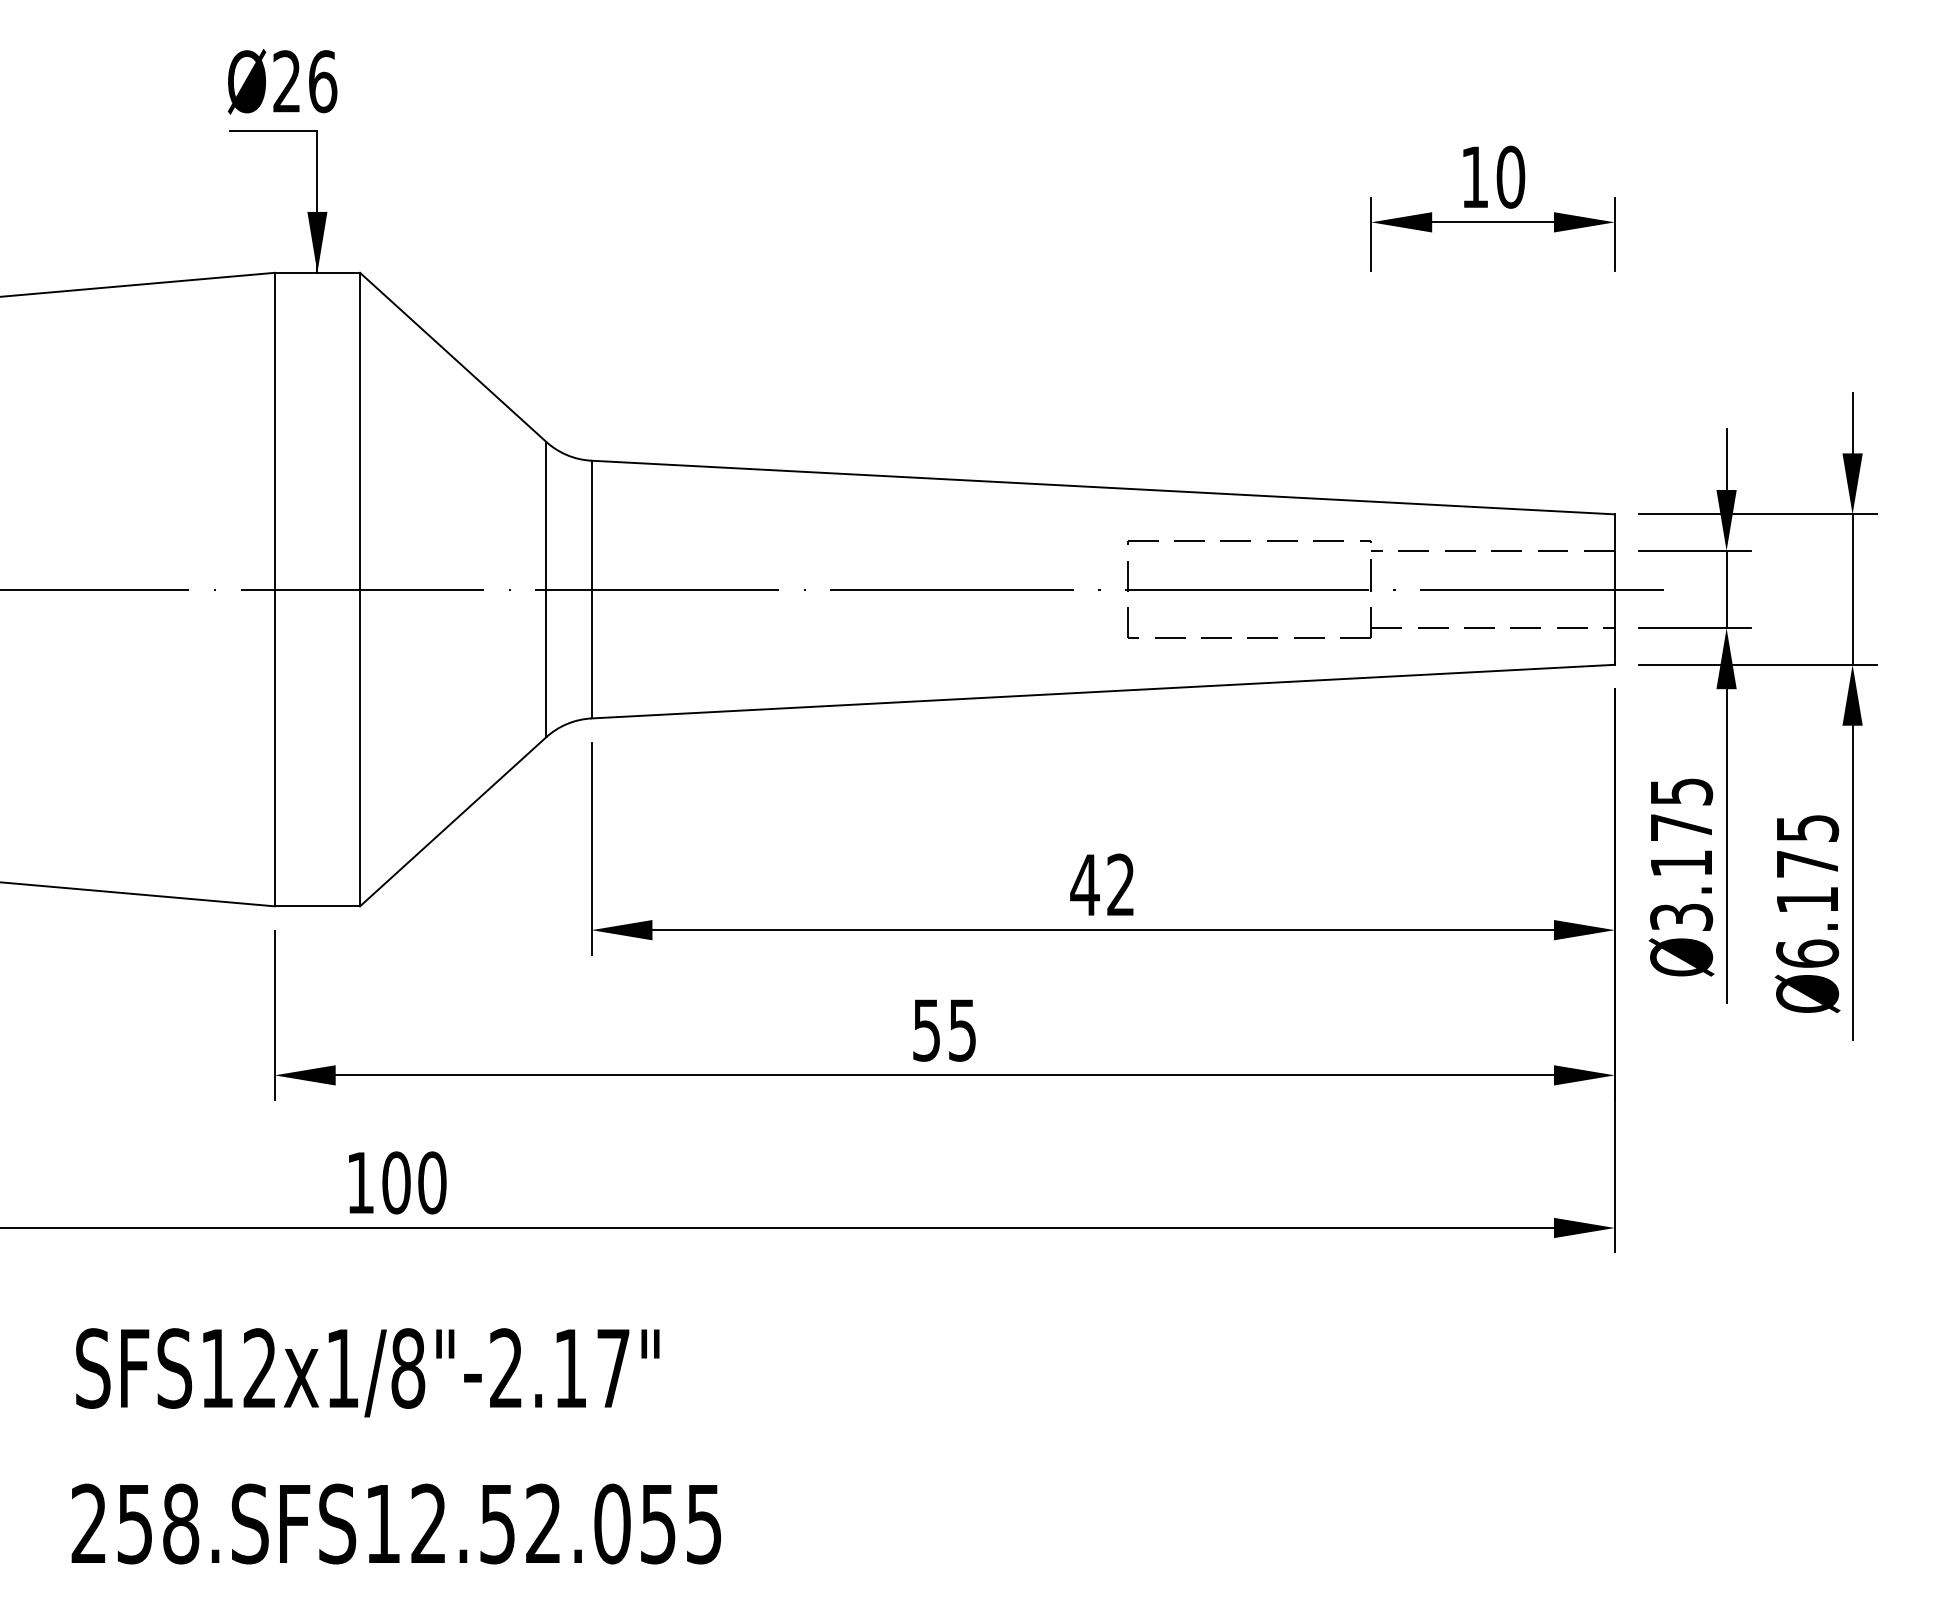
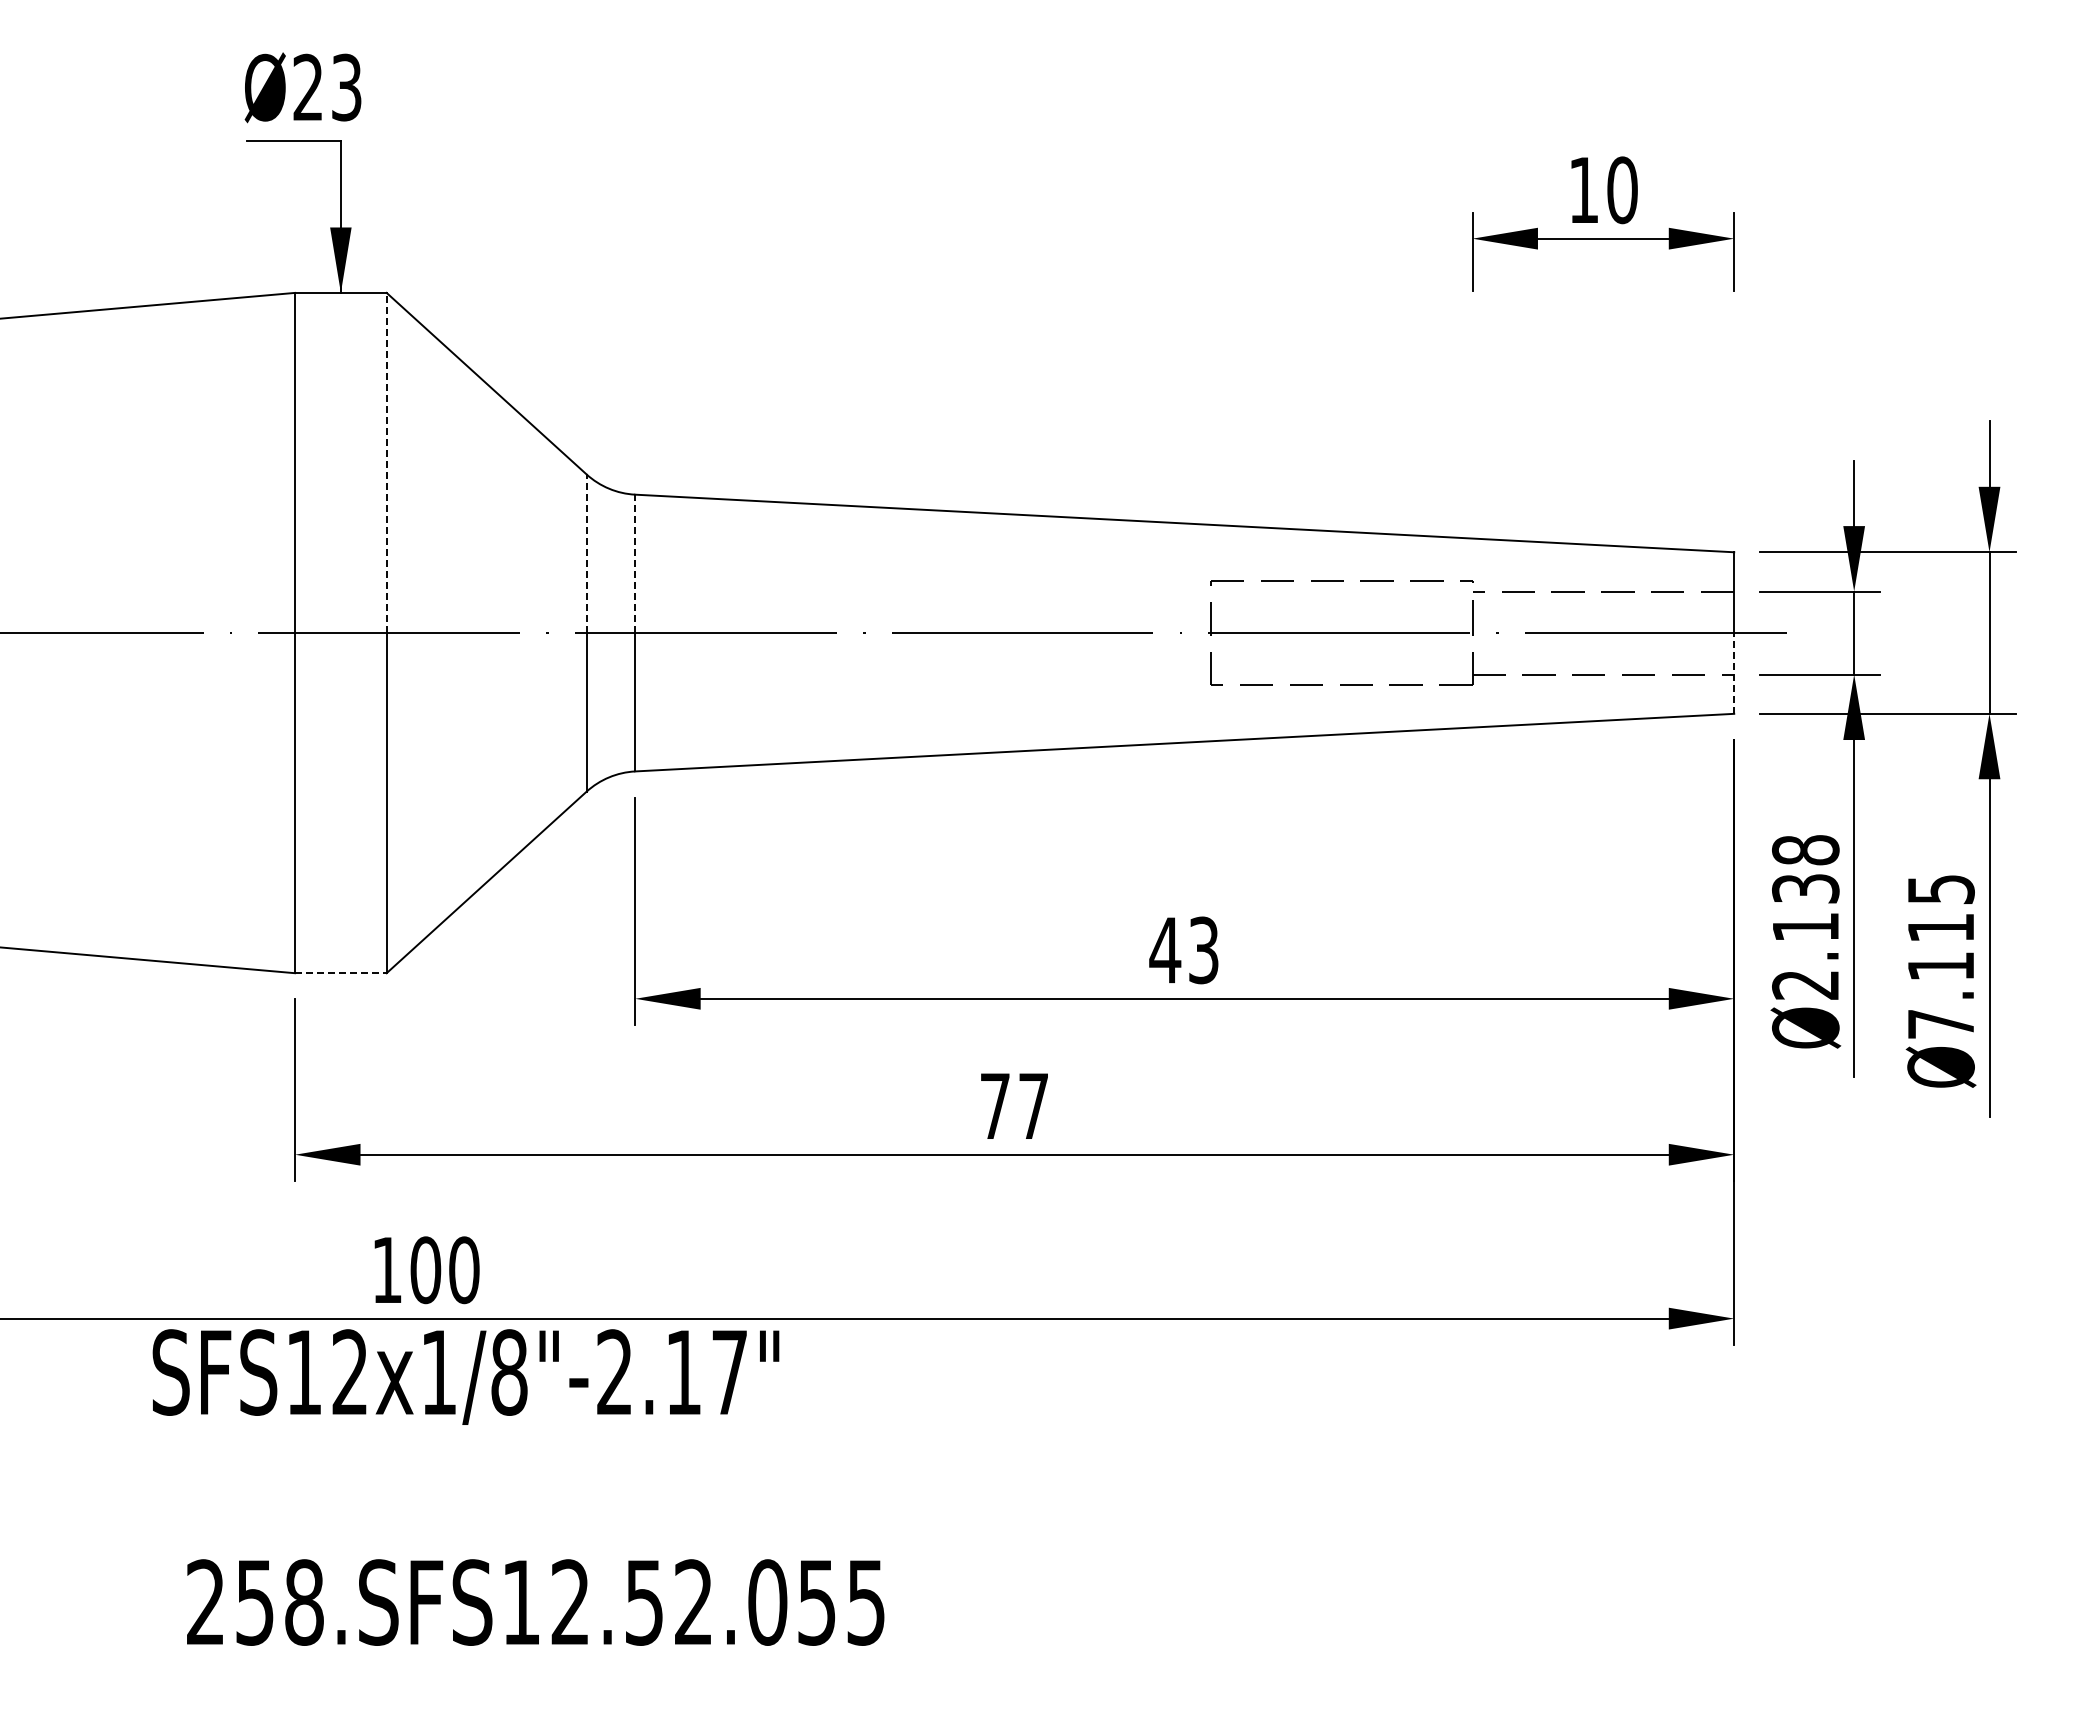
text: (323, 81) -> (347, 87), Ø26 -> Ø23
line: (359, 430) -> (386, 462), solid -> dashed
line: (546, 515) -> (586, 553), solid -> dashed
line: (591, 524) -> (635, 563), solid -> dashed
line: (1615, 626) -> (1734, 672), solid -> dashed
text: (1681, 854) -> (1805, 917), Ø3.175 -> Ø2.138
text: (1120, 885) -> (1203, 950), 42 -> 43
line: (317, 906) -> (340, 973), solid -> dashed
text: (1806, 909) -> (1940, 976), Ø6.175 -> Ø7.115
text: (943, 1030) -> (1013, 1106), 55 -> 77
text: (367, 1372) -> (465, 1376), moved
text: (396, 1523) -> (535, 1602), moved

